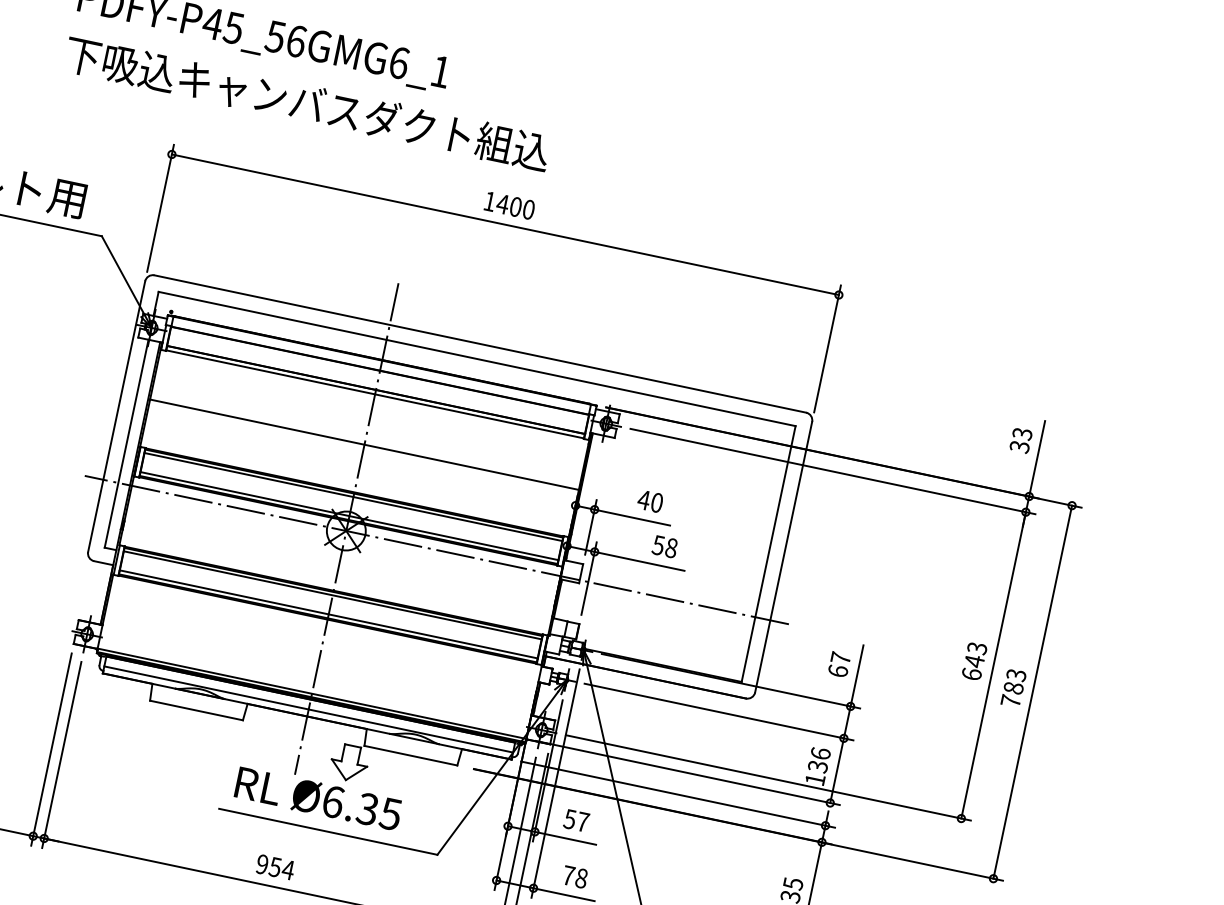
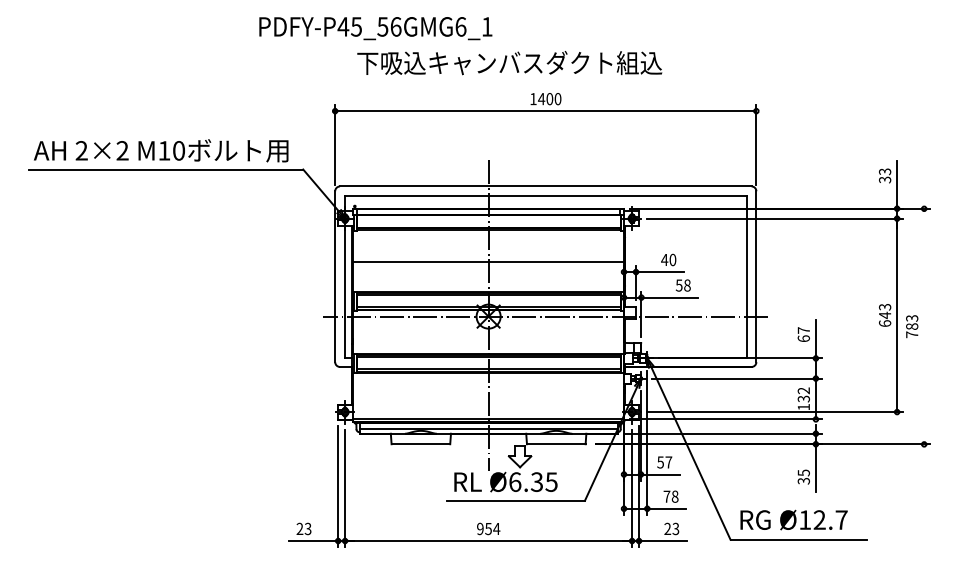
text: (307, 104) -> (509, 63), moved
line: (1033, 692) -> (924, 326), removed
text: (820, 753) -> (803, 390), 136 -> 132

